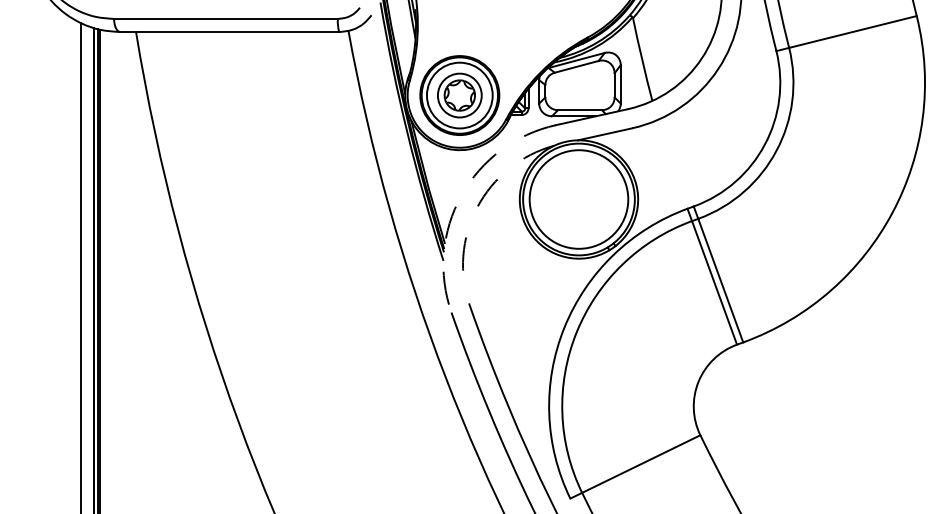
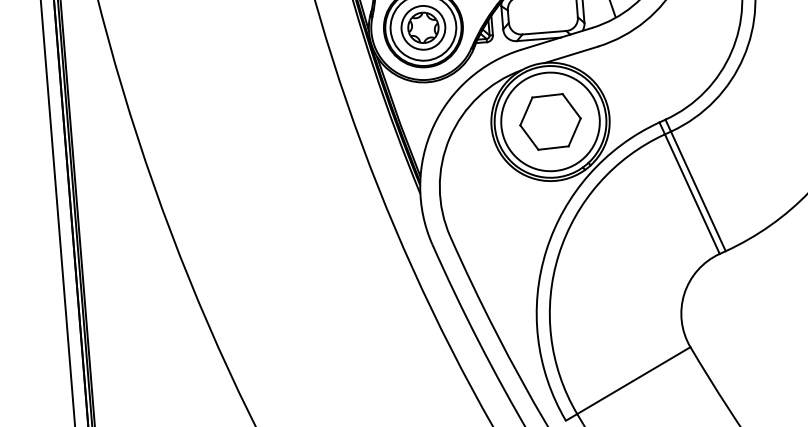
arc: (461, 195) -> (433, 127), dashed -> solid
part: (578, 199) -> (550, 121), added
arc: (477, 207) -> (450, 138), dashed -> solid

